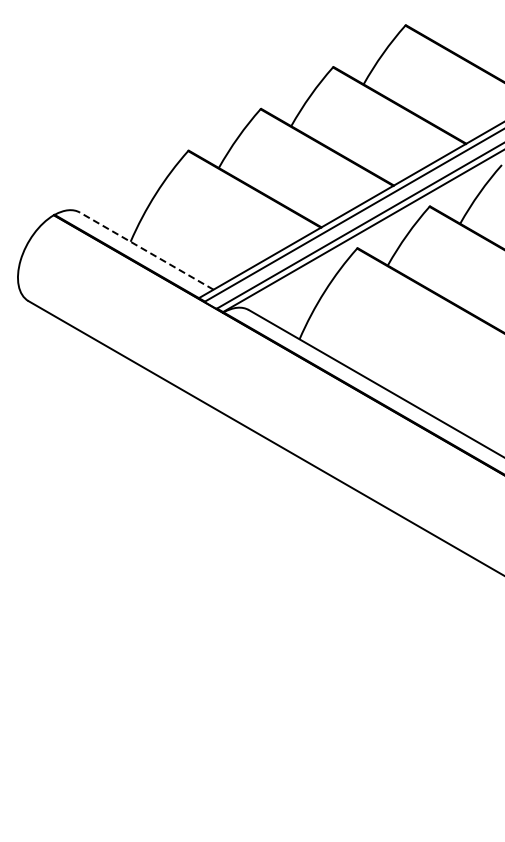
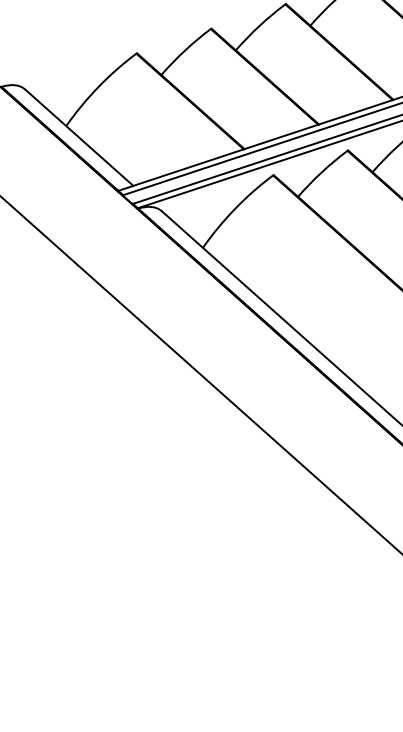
line: (146, 250) -> (79, 137), dashed -> solid

